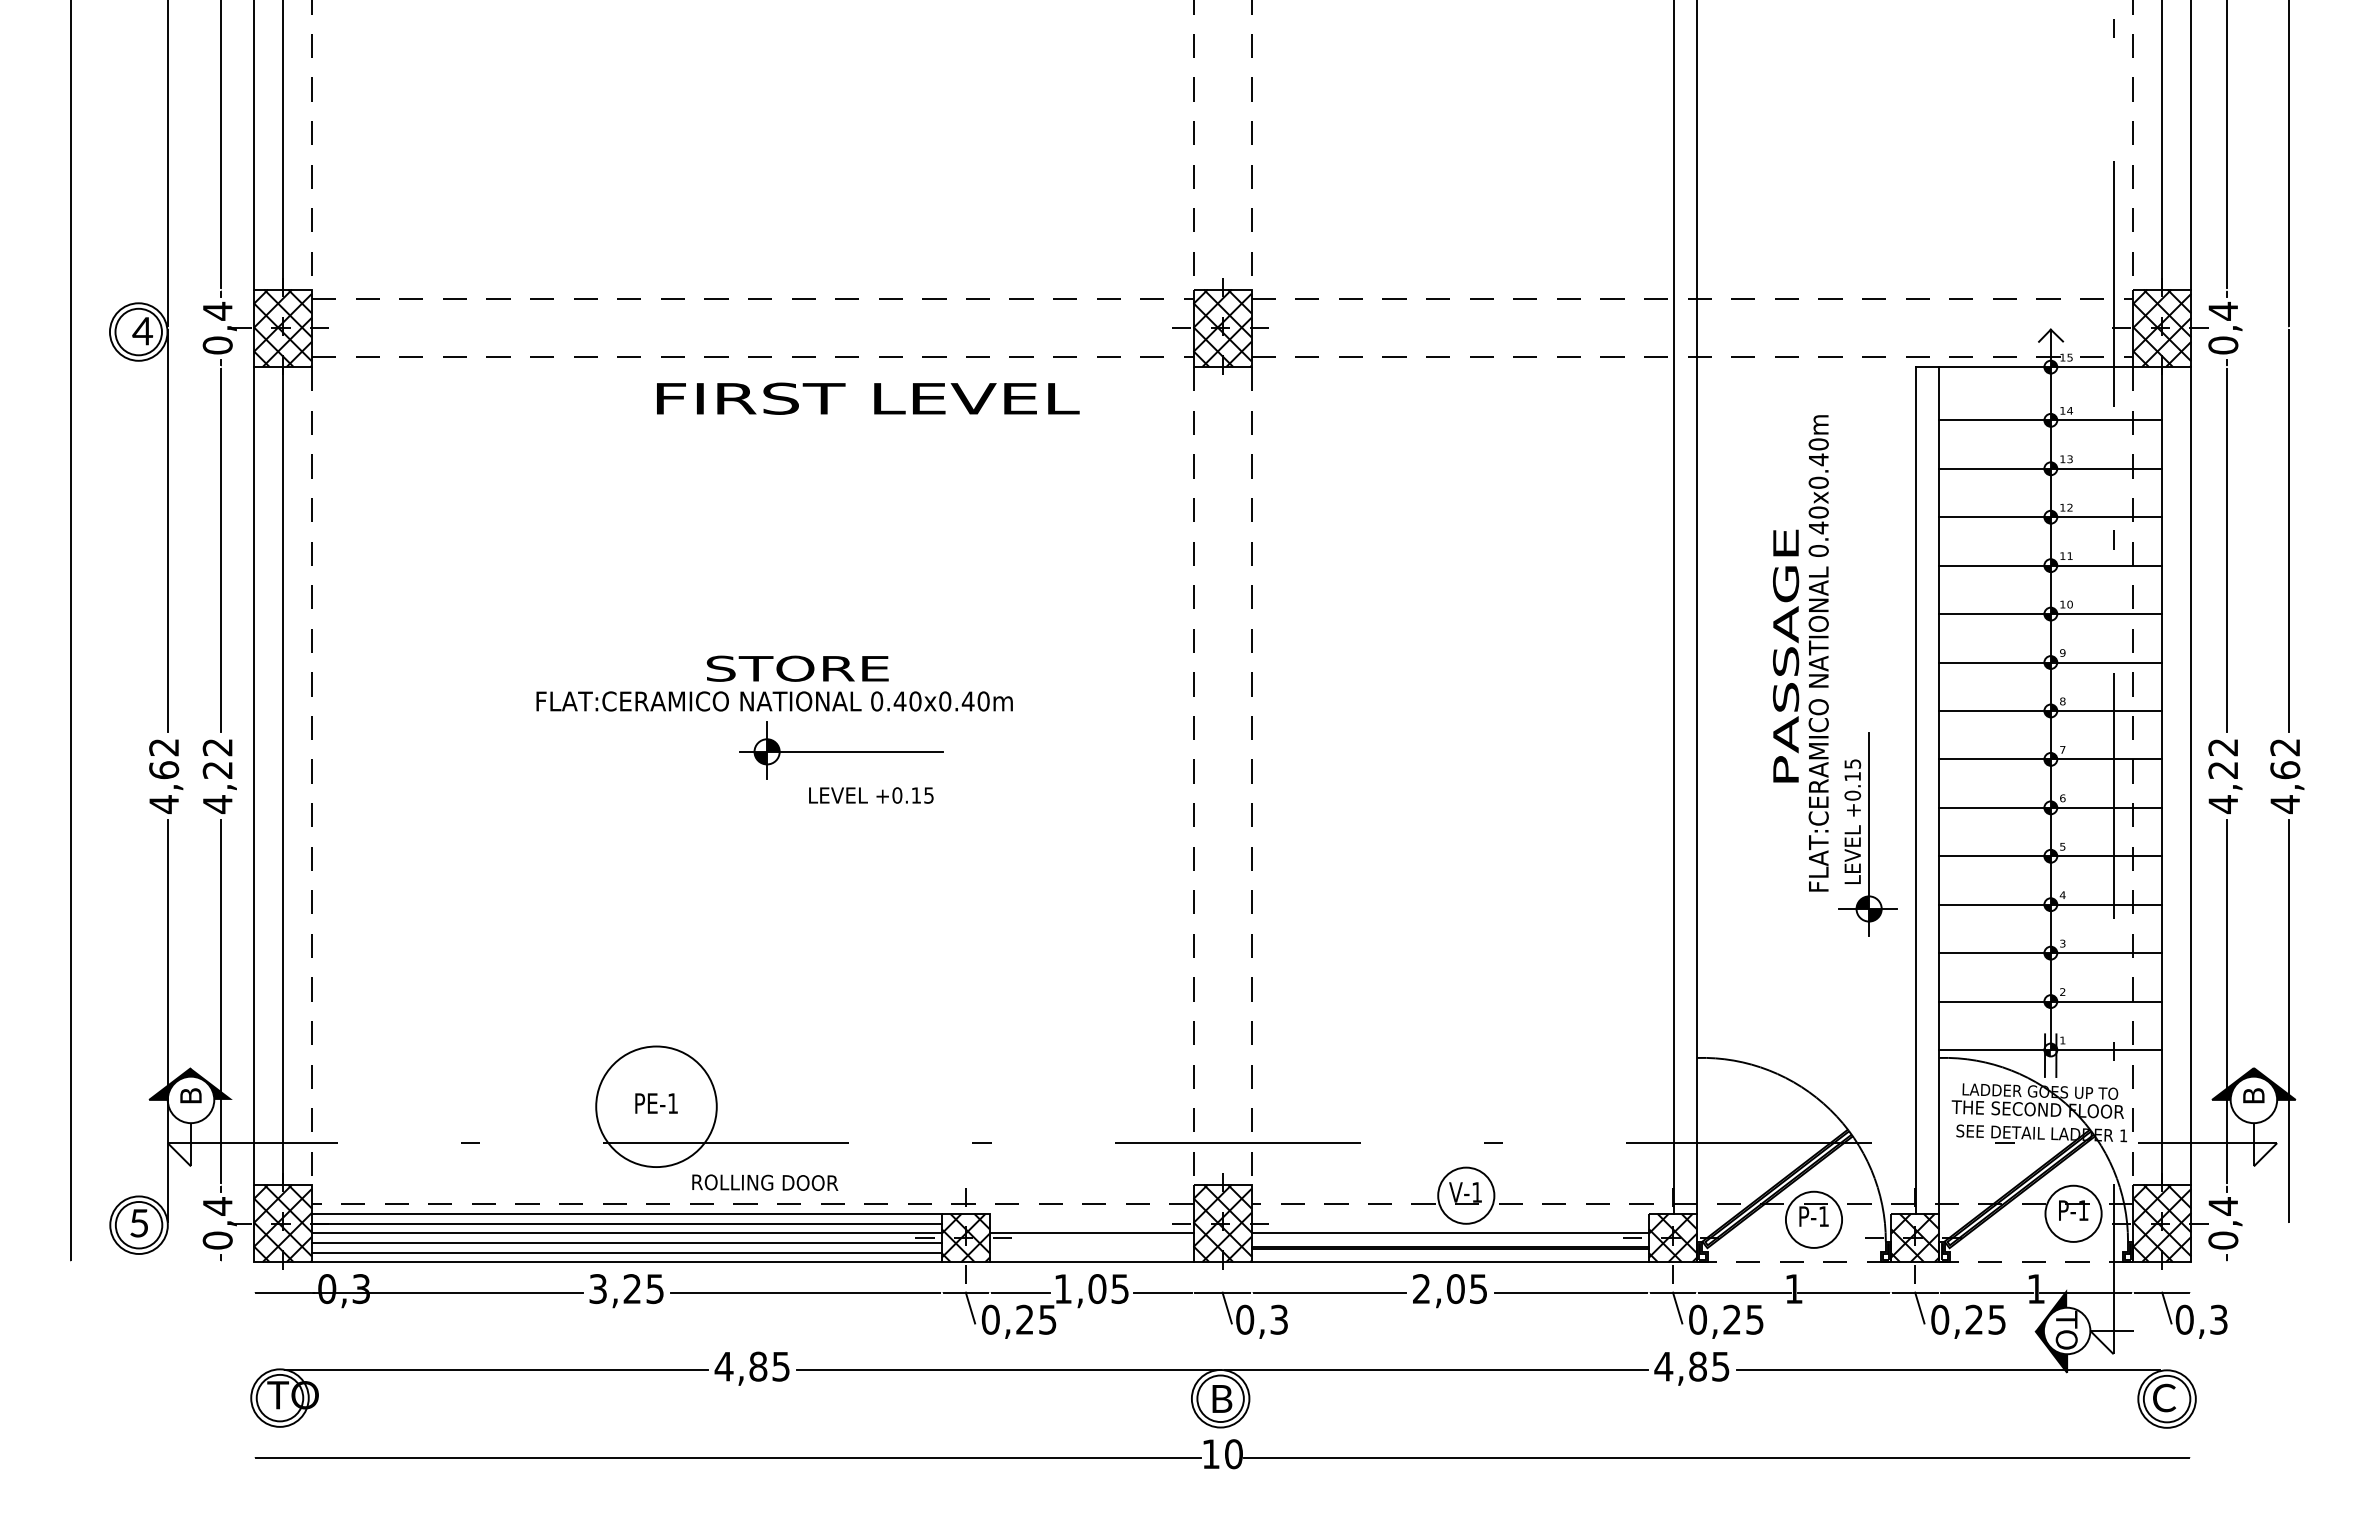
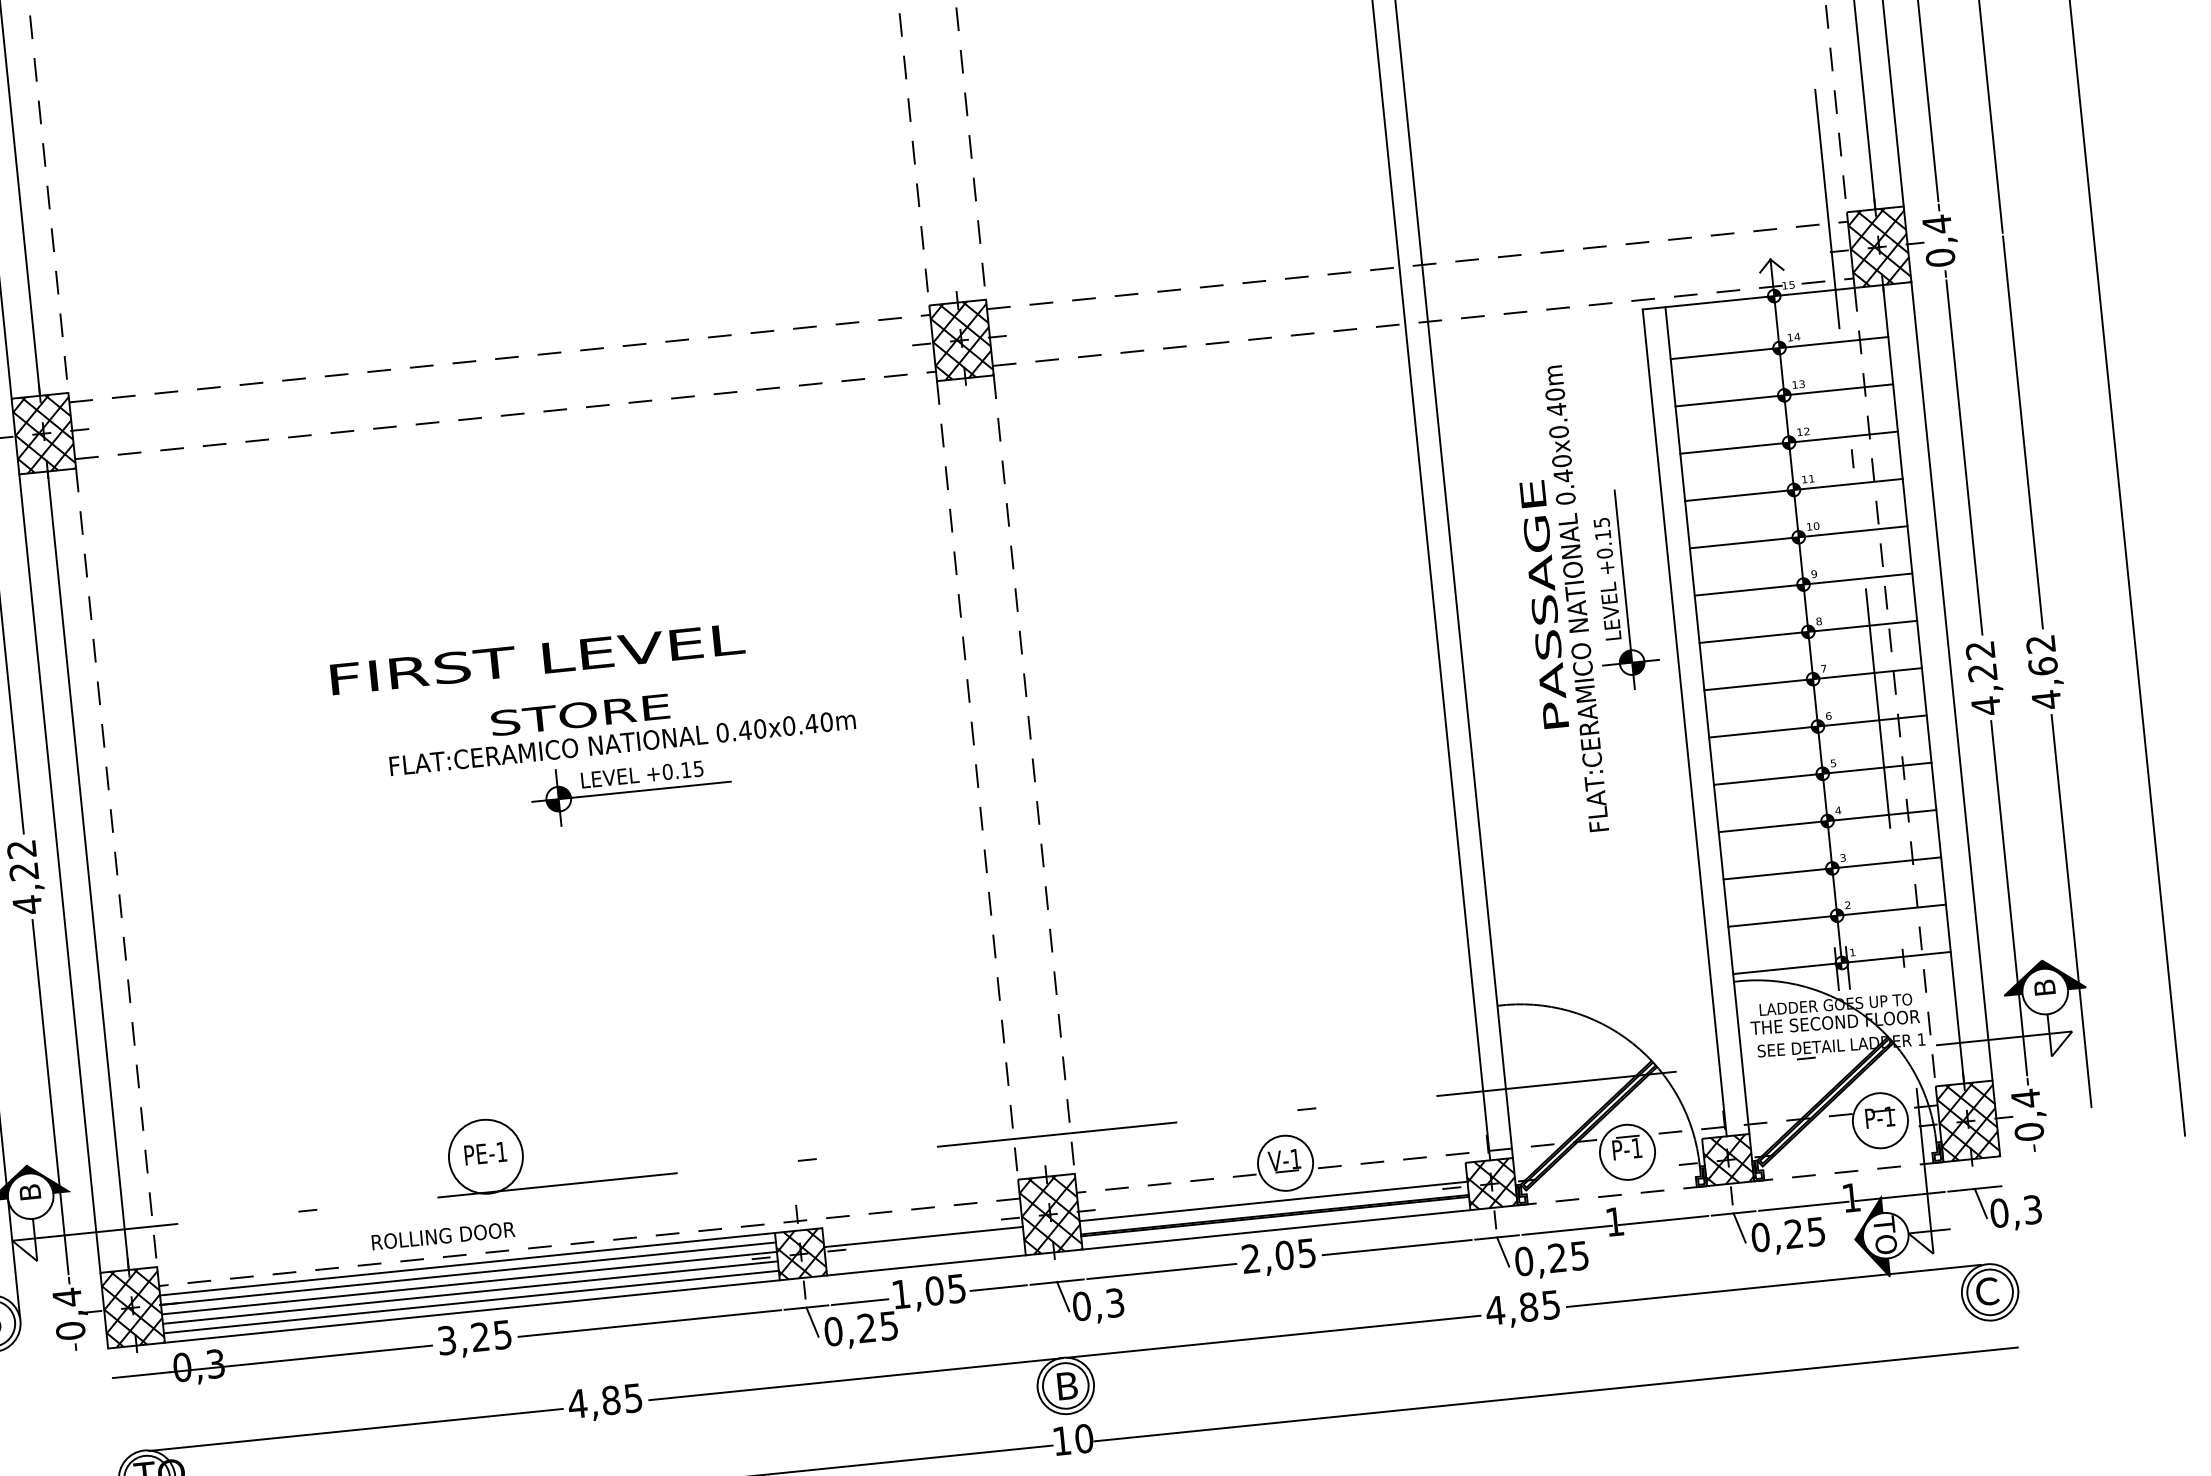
text: (868, 398) -> (537, 658), moved
text: (774, 701) -> (622, 743), moved
text: (871, 795) -> (642, 774), moved
part: (1867, 834) -> (1623, 590), moved
circle: (656, 1106) -> (485, 1156), size x0.62
text: (765, 1182) -> (443, 1235), moved

